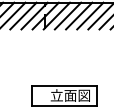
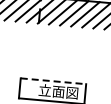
line: (64, 85) -> (53, 81), solid -> dashed

